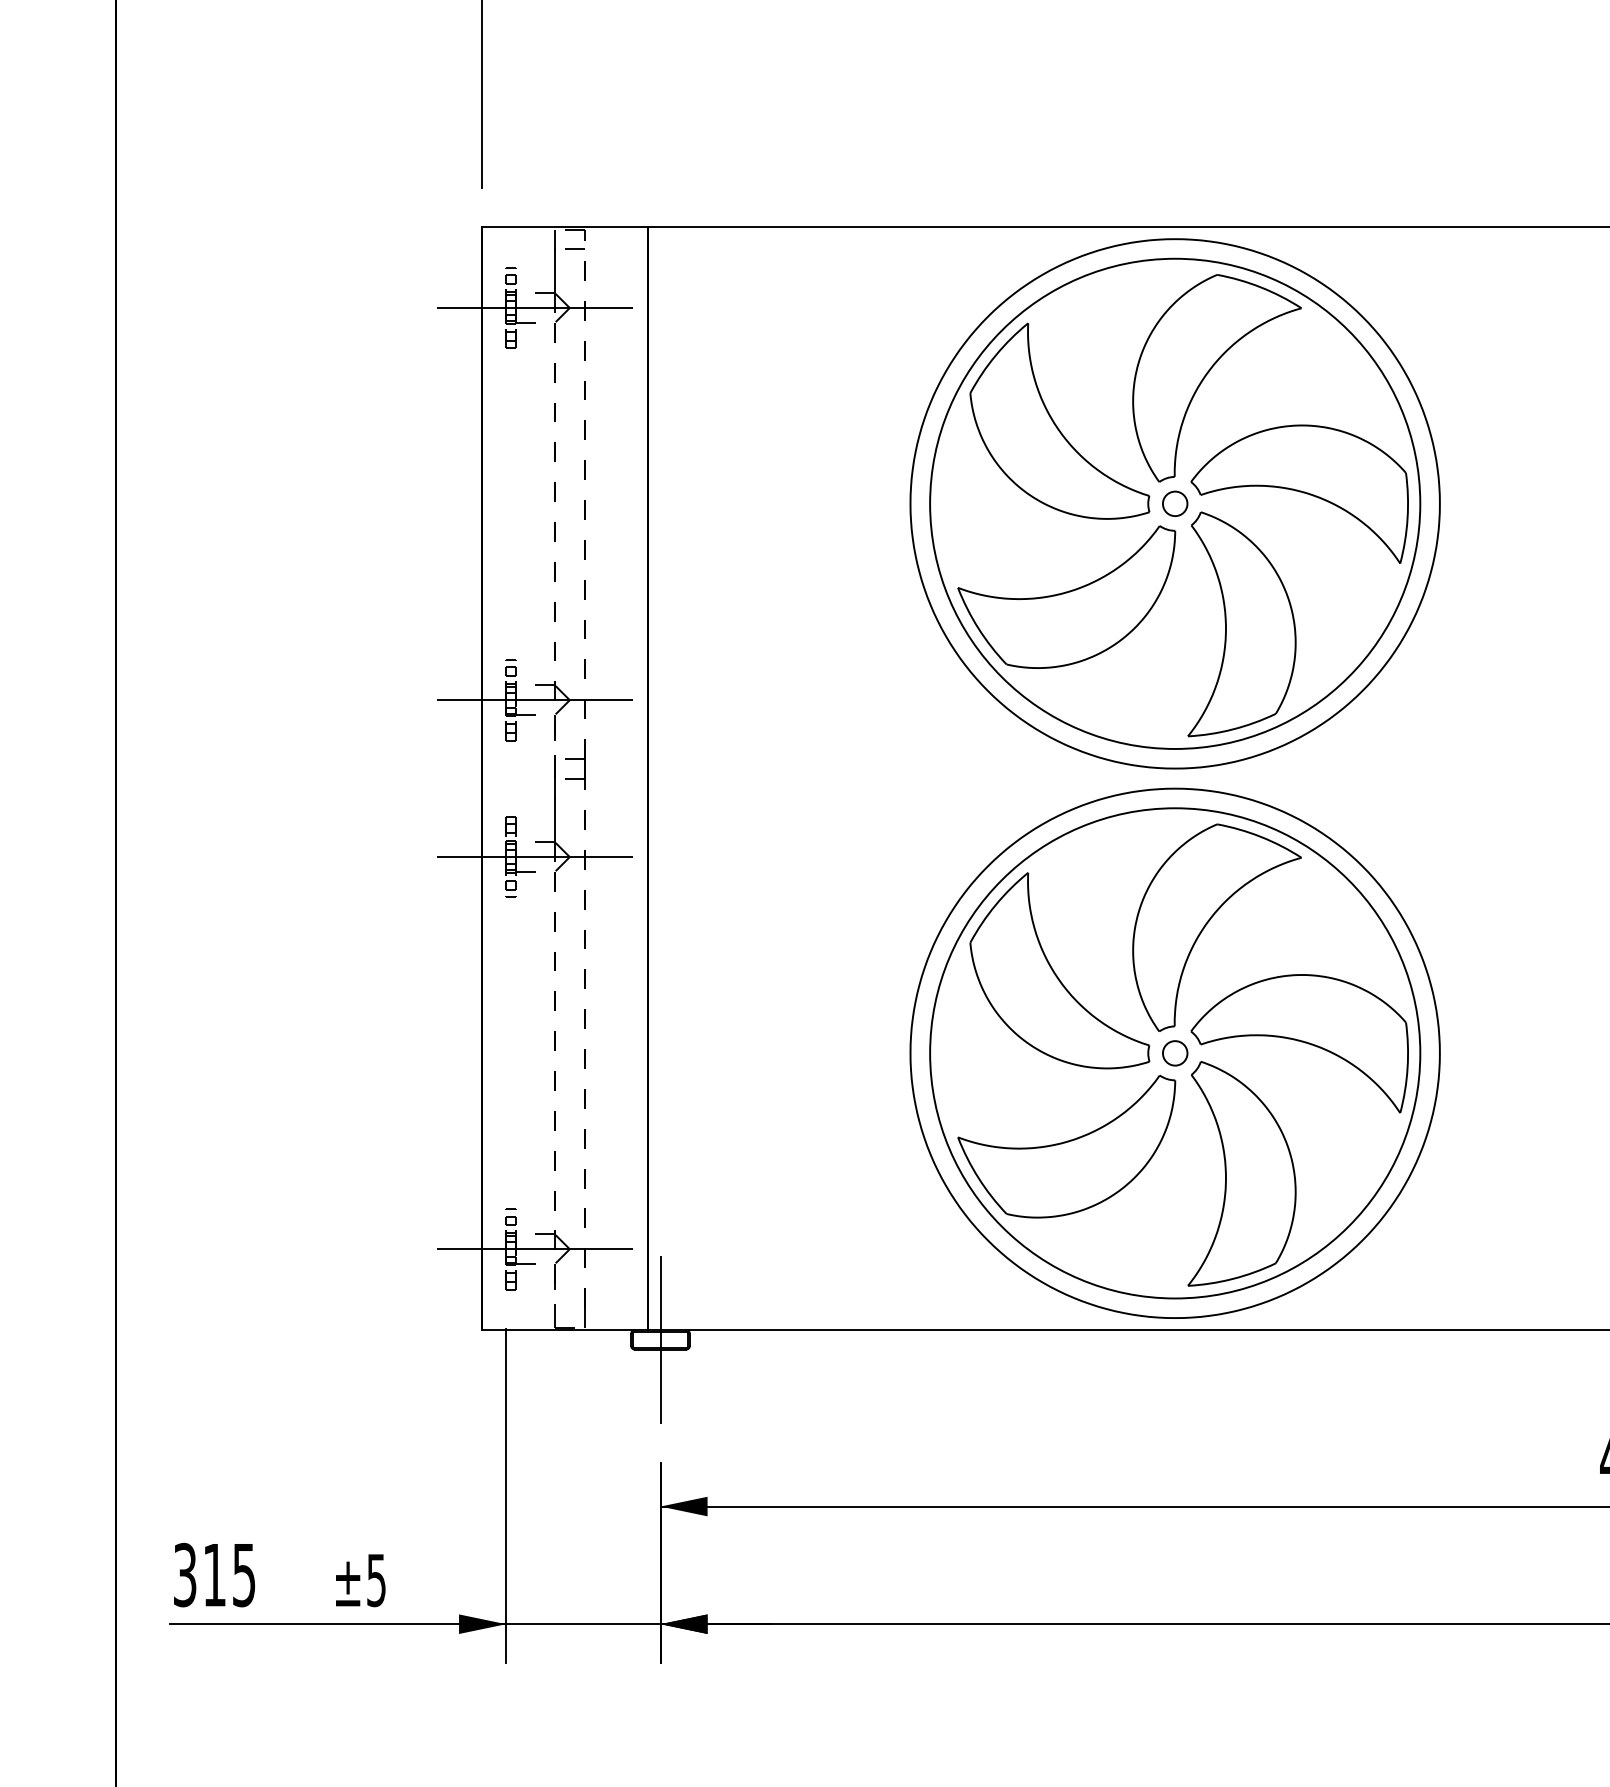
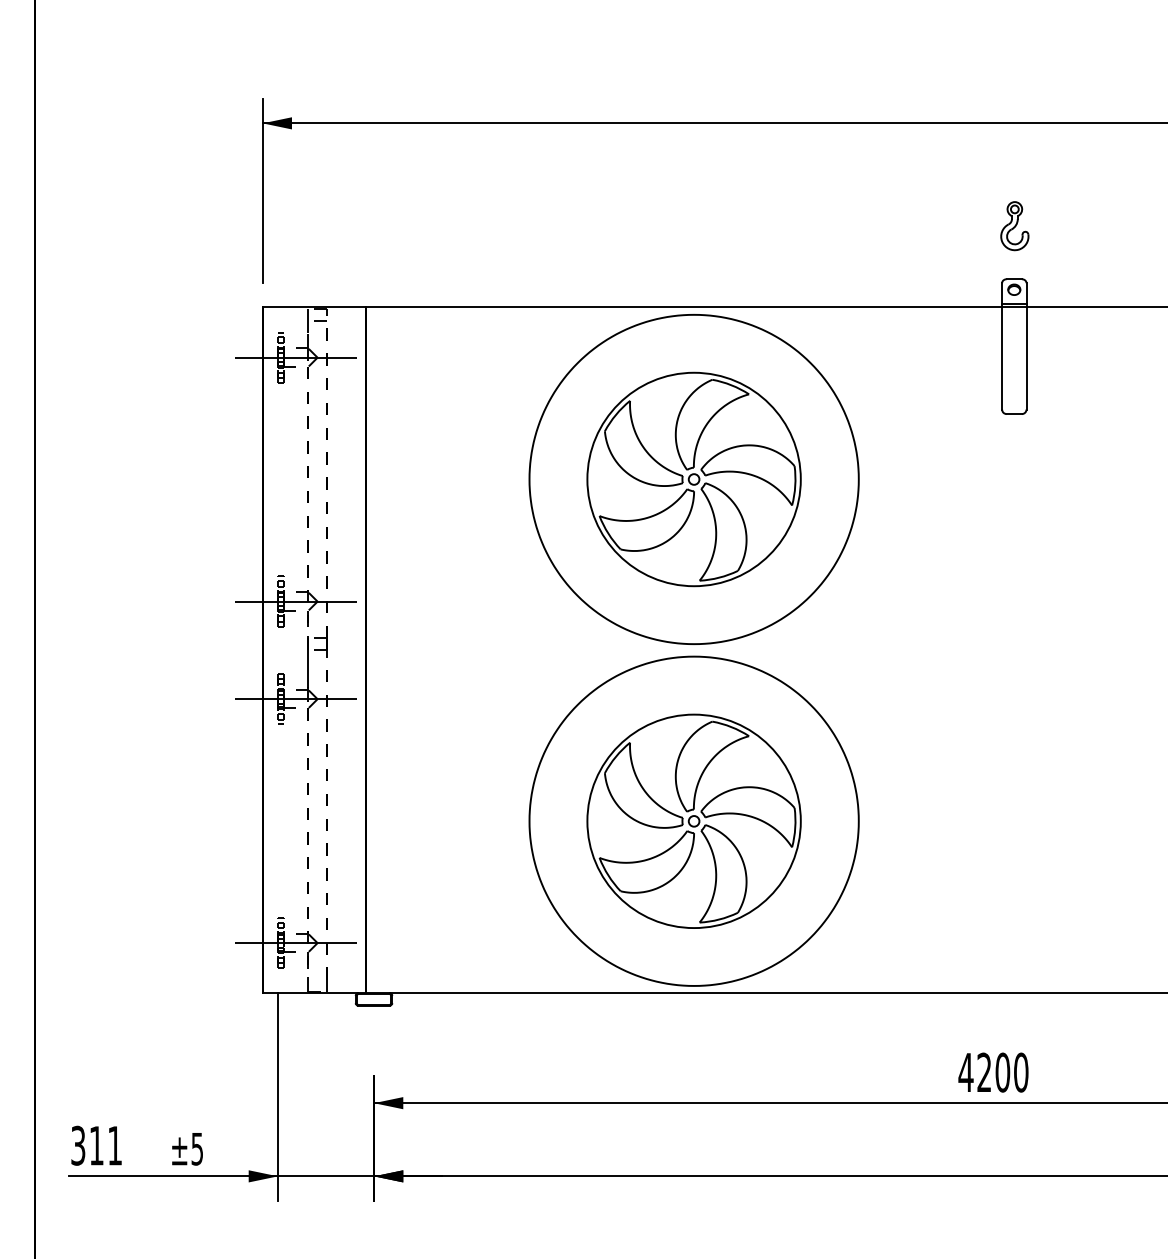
part: (1174, 503) -> (693, 479), size x0.7
part: (1174, 1053) -> (693, 821), size x0.7
line: (661, 1339) -> (374, 999), removed
text: (243, 1574) -> (114, 1145), 315 -> 311

